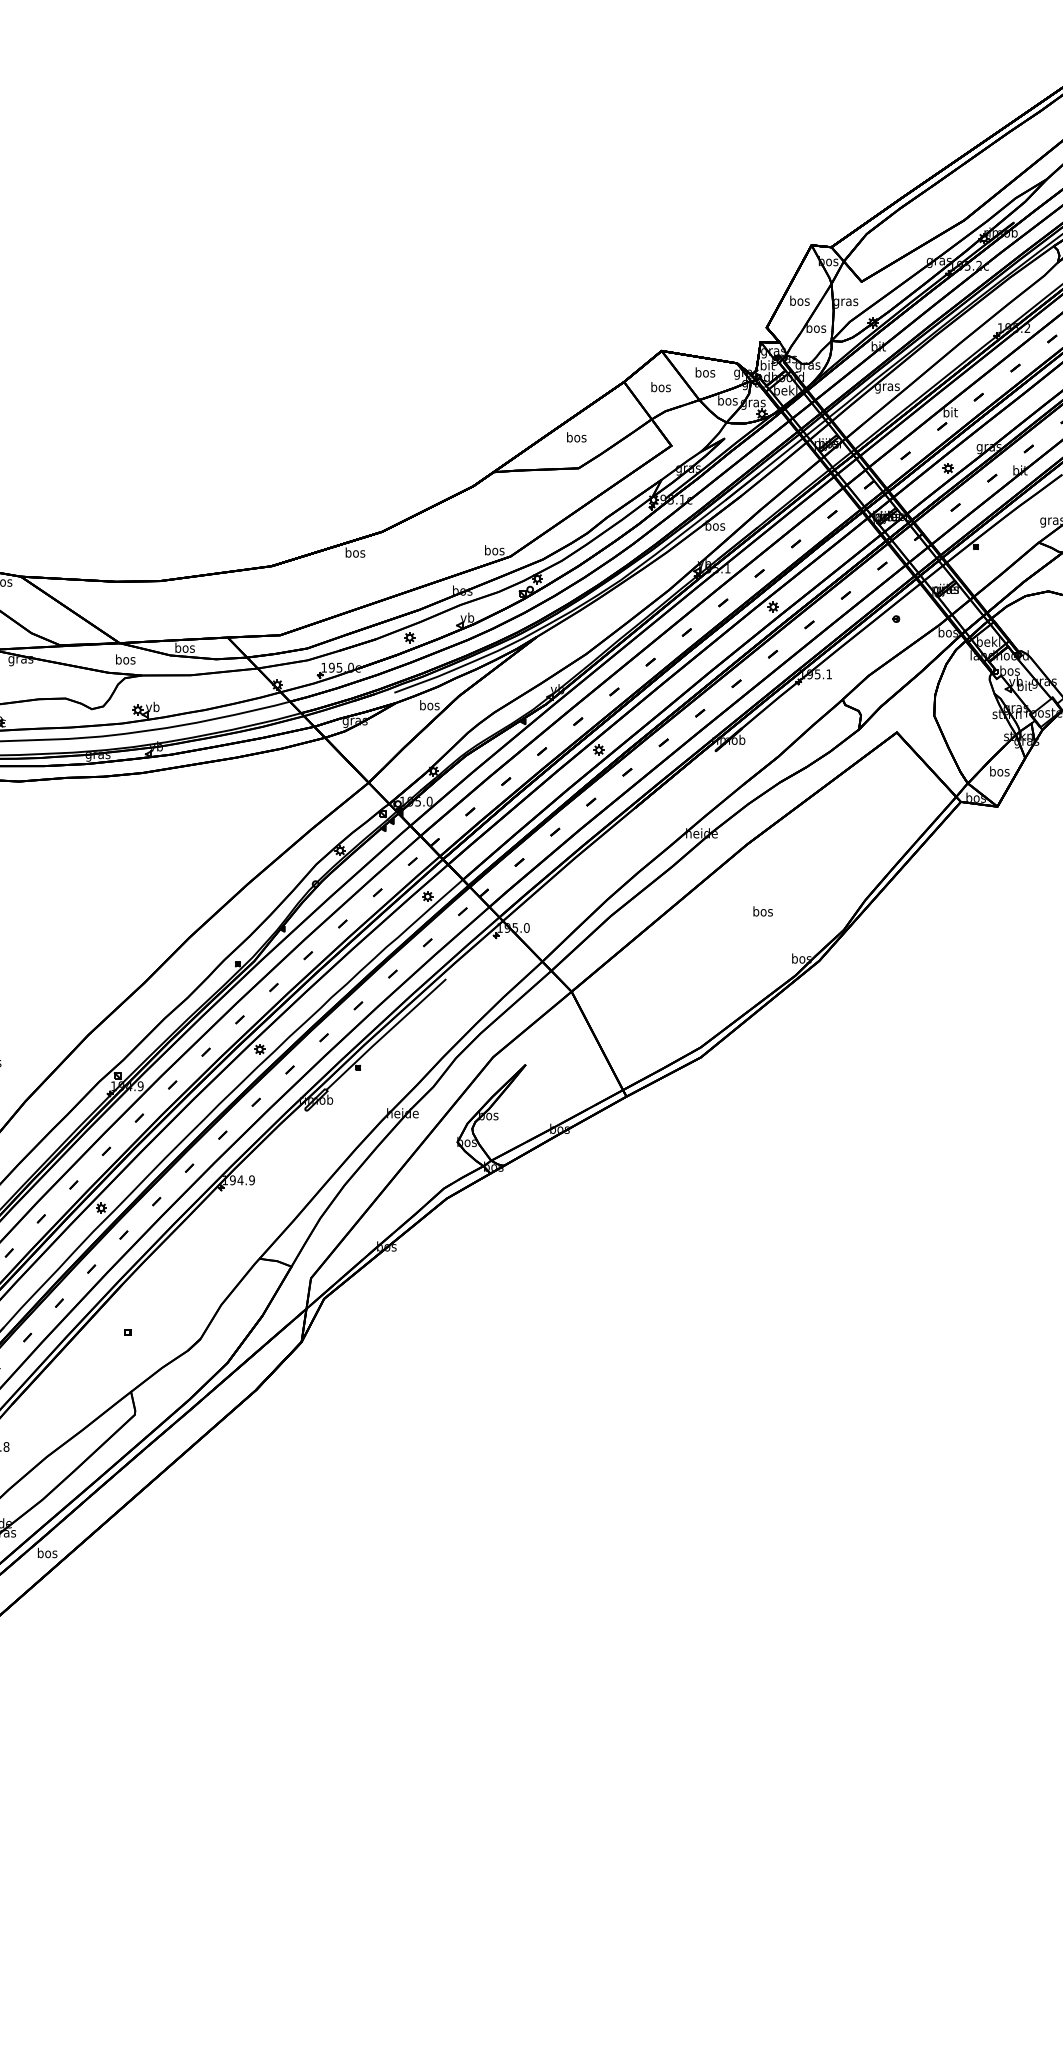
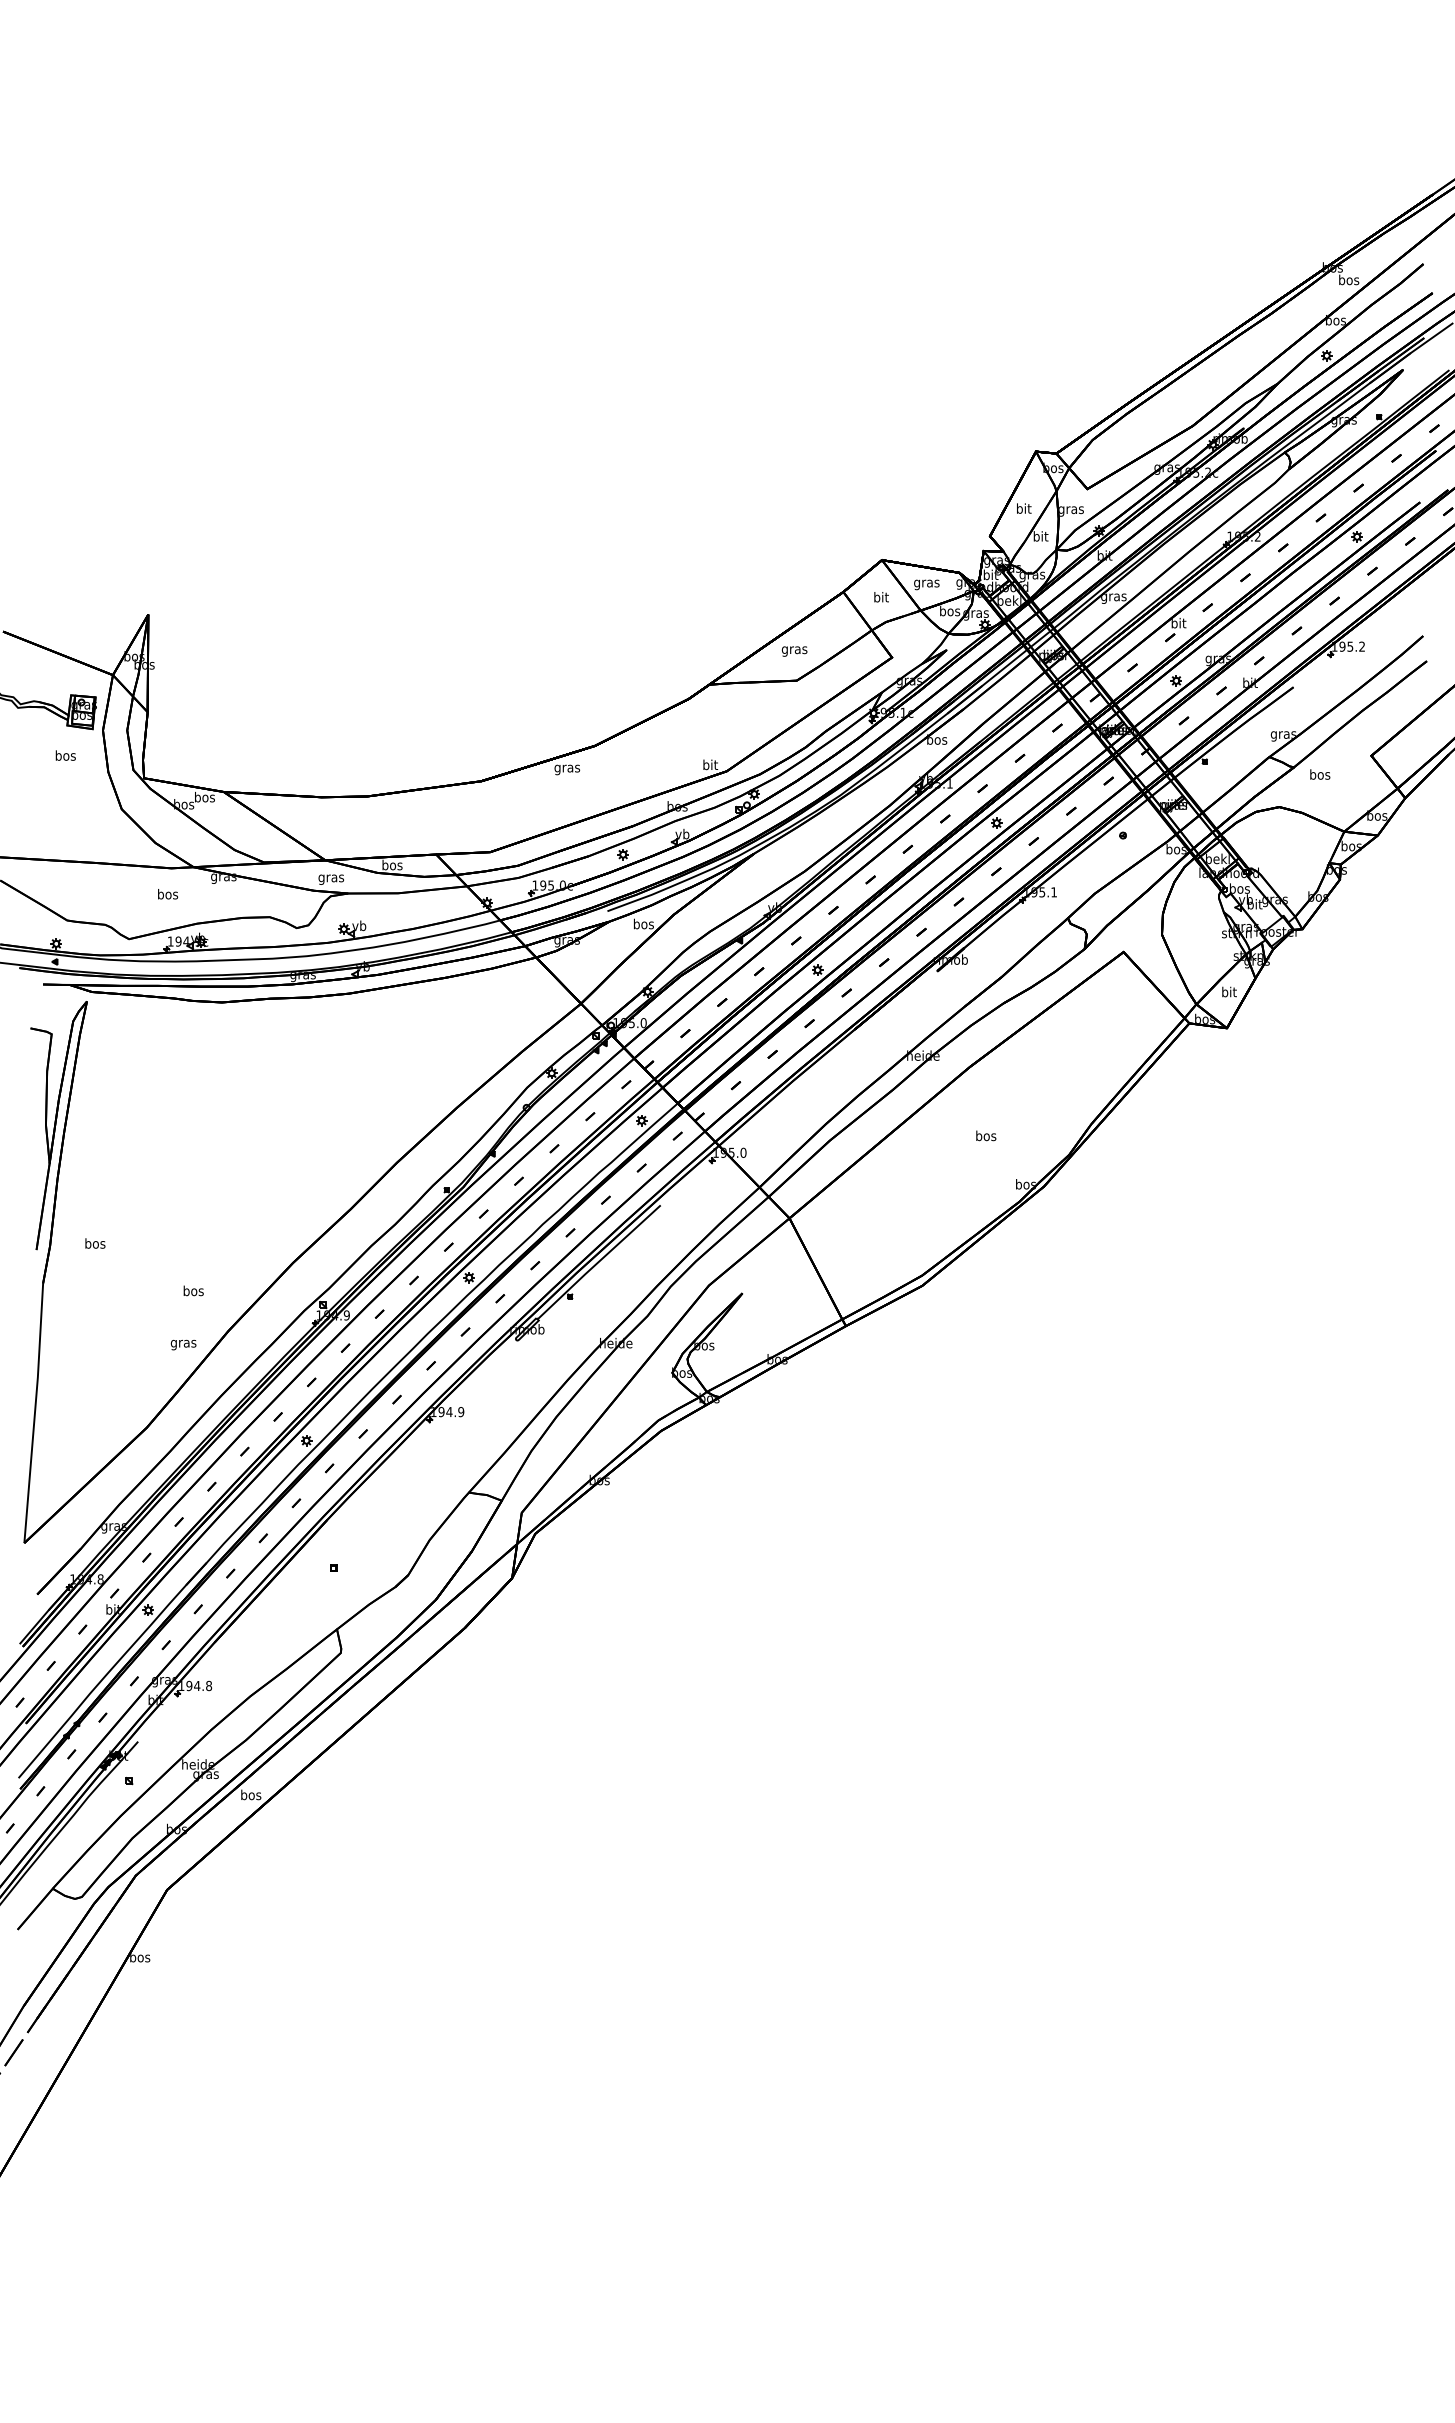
text: (800, 300) -> (1024, 508), bos -> bit
text: (815, 327) -> (1040, 536), bos -> bit
text: (704, 373) -> (926, 583), bos -> gras
text: (661, 387) -> (881, 597), bos -> bit
text: (576, 437) -> (794, 649), bos -> gras
text: (494, 549) -> (710, 764), bos -> bit
text: (355, 553) -> (567, 768), bos -> gras
text: (125, 659) -> (331, 877), bos -> gras
text: (999, 770) -> (1229, 991), bos -> bit

